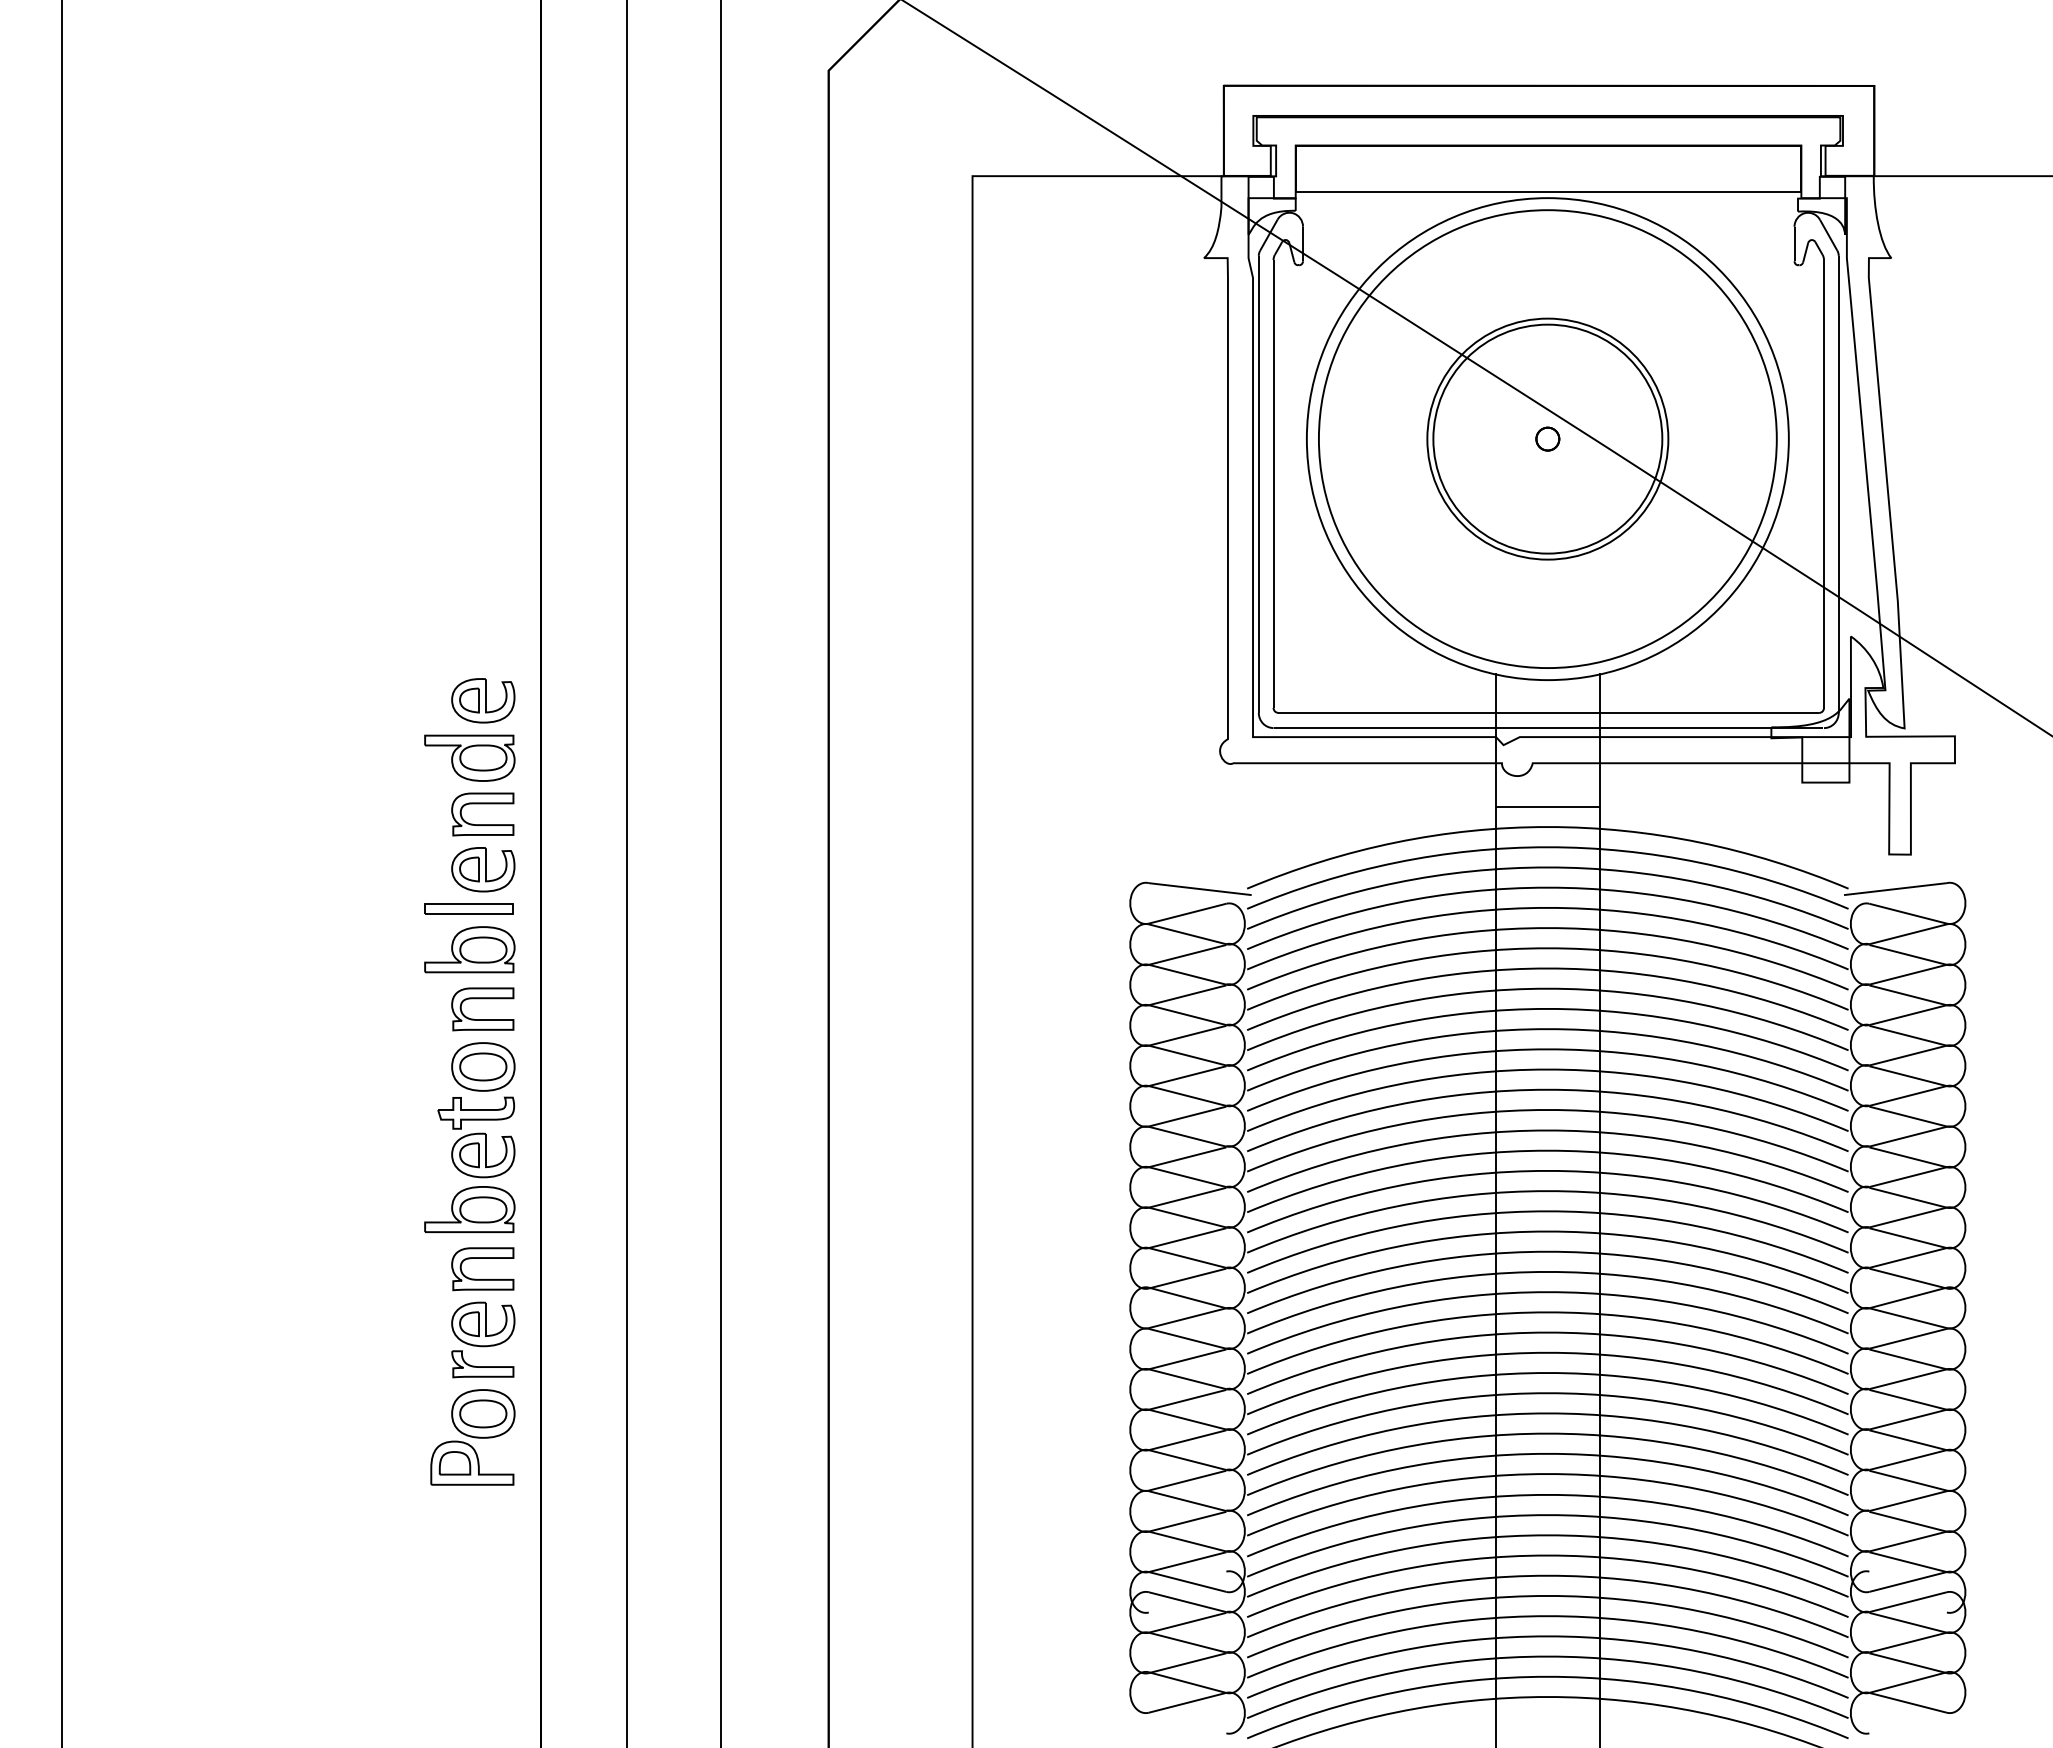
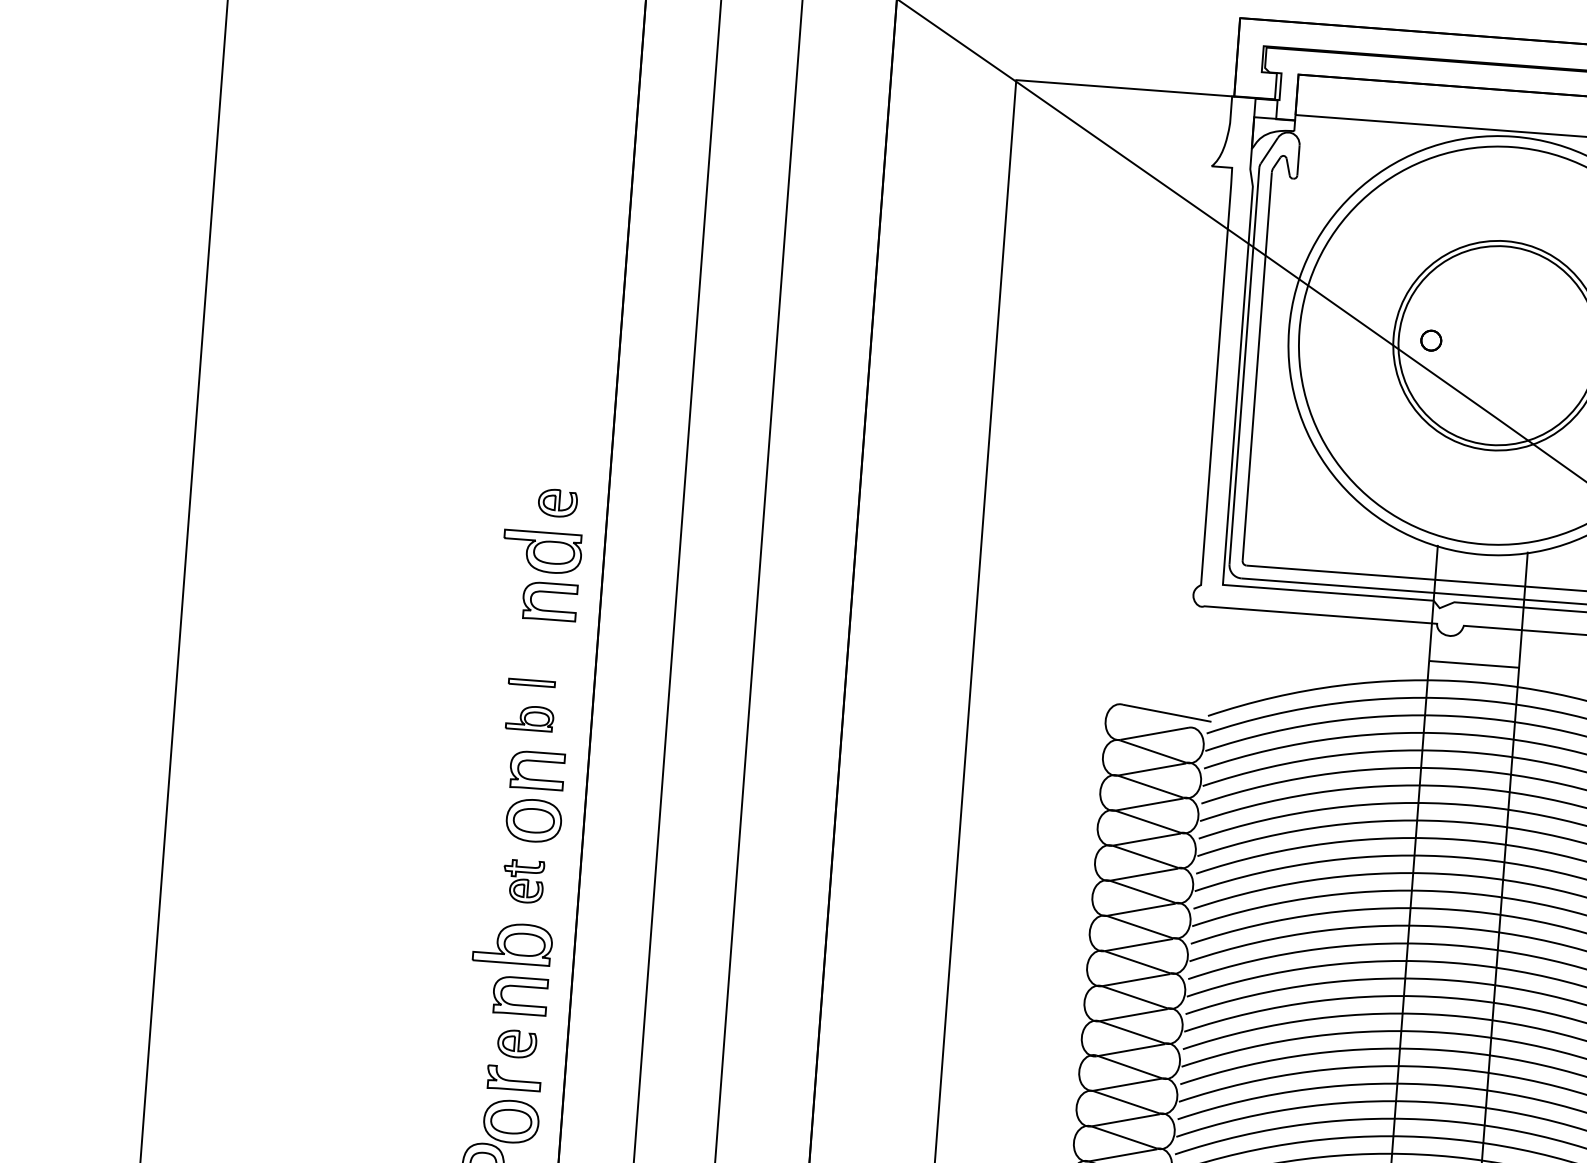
part: (1547, 438) -> (1431, 340), moved
part: (483, 700) -> (557, 502), size x0.7
part: (483, 869) -> (546, 649), removed
part: (468, 908) -> (531, 682), size x0.6
part: (469, 949) -> (529, 718), size x0.6
part: (476, 1137) -> (523, 881), size x0.6
part: (483, 1324) -> (517, 1044), size x0.7

